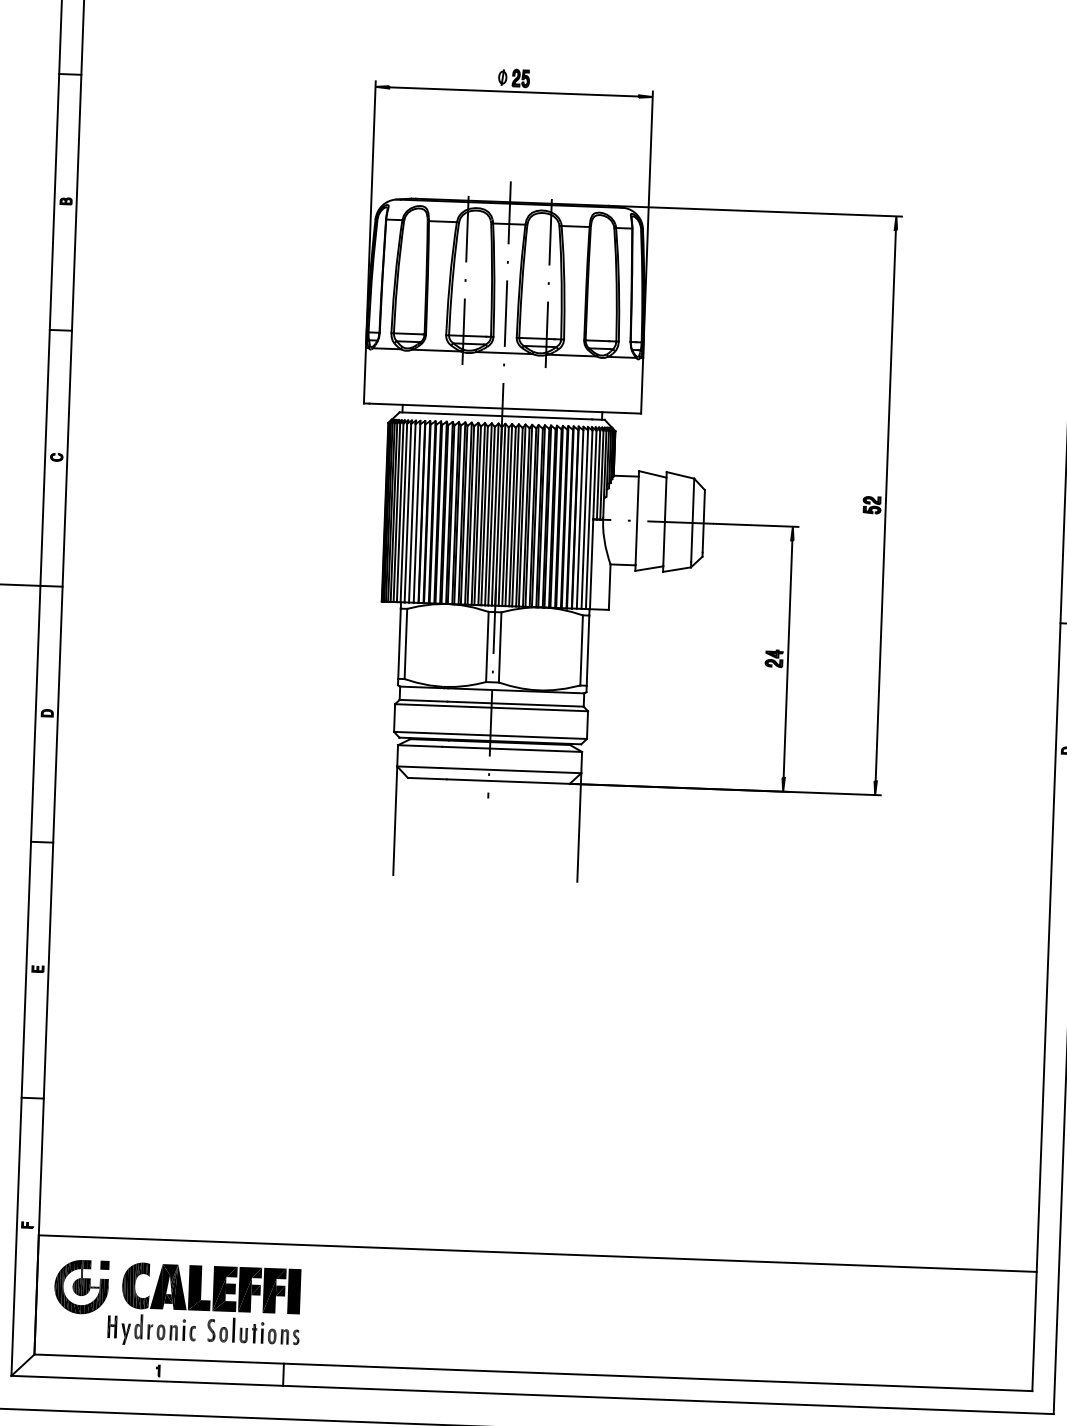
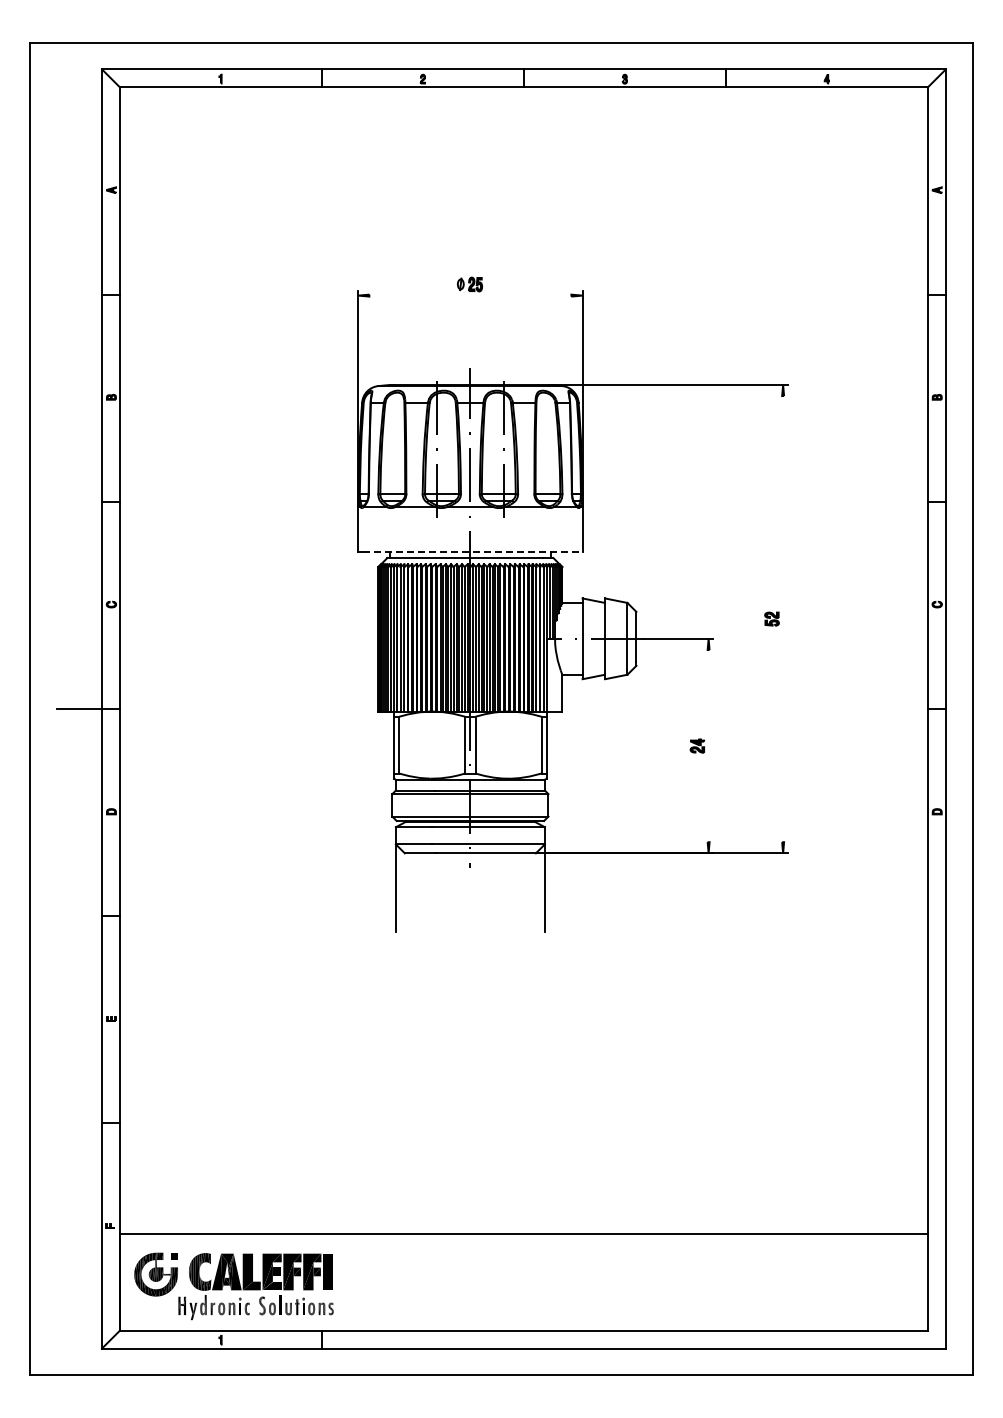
line: (514, 91) -> (470, 295), removed
line: (505, 408) -> (472, 551), solid -> dashed
line: (886, 506) -> (783, 619), removed
line: (787, 659) -> (708, 746), removed

